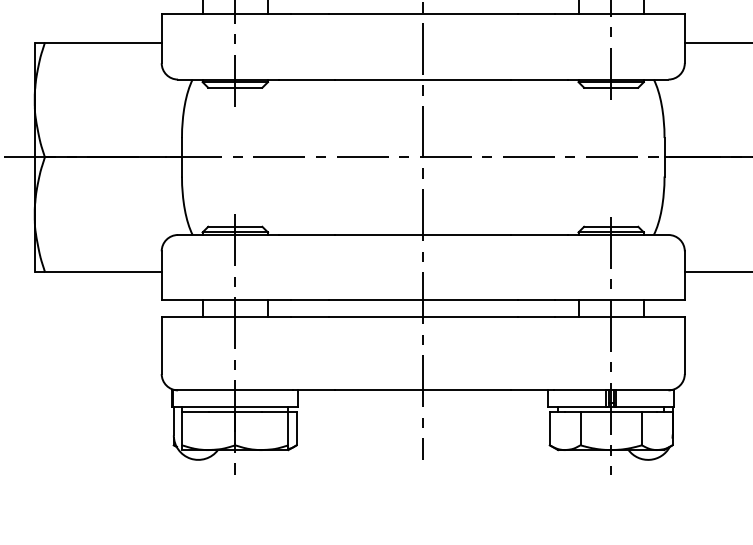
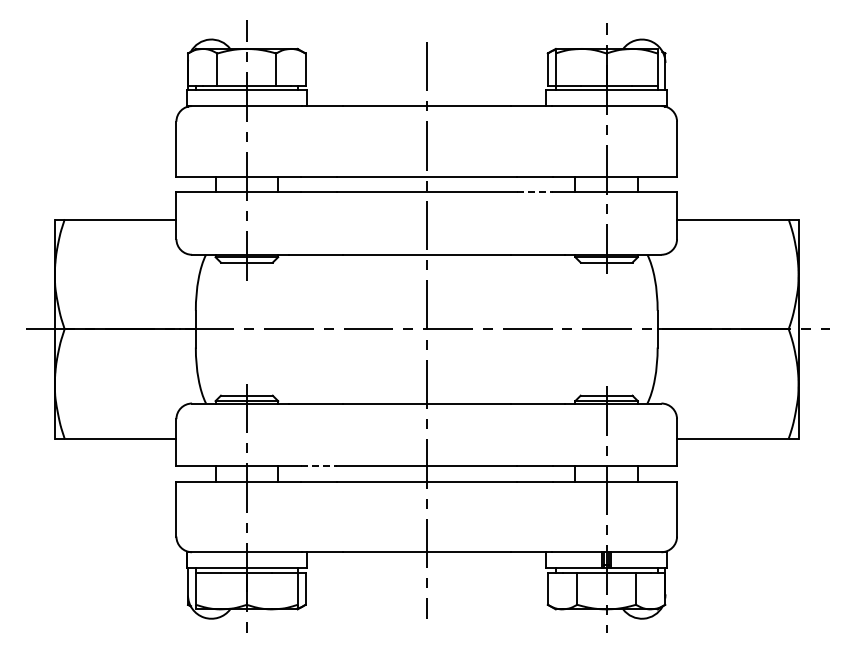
line: (535, 14) -> (534, 192), solid -> dashed
line: (310, 300) -> (318, 466), solid -> dashed

